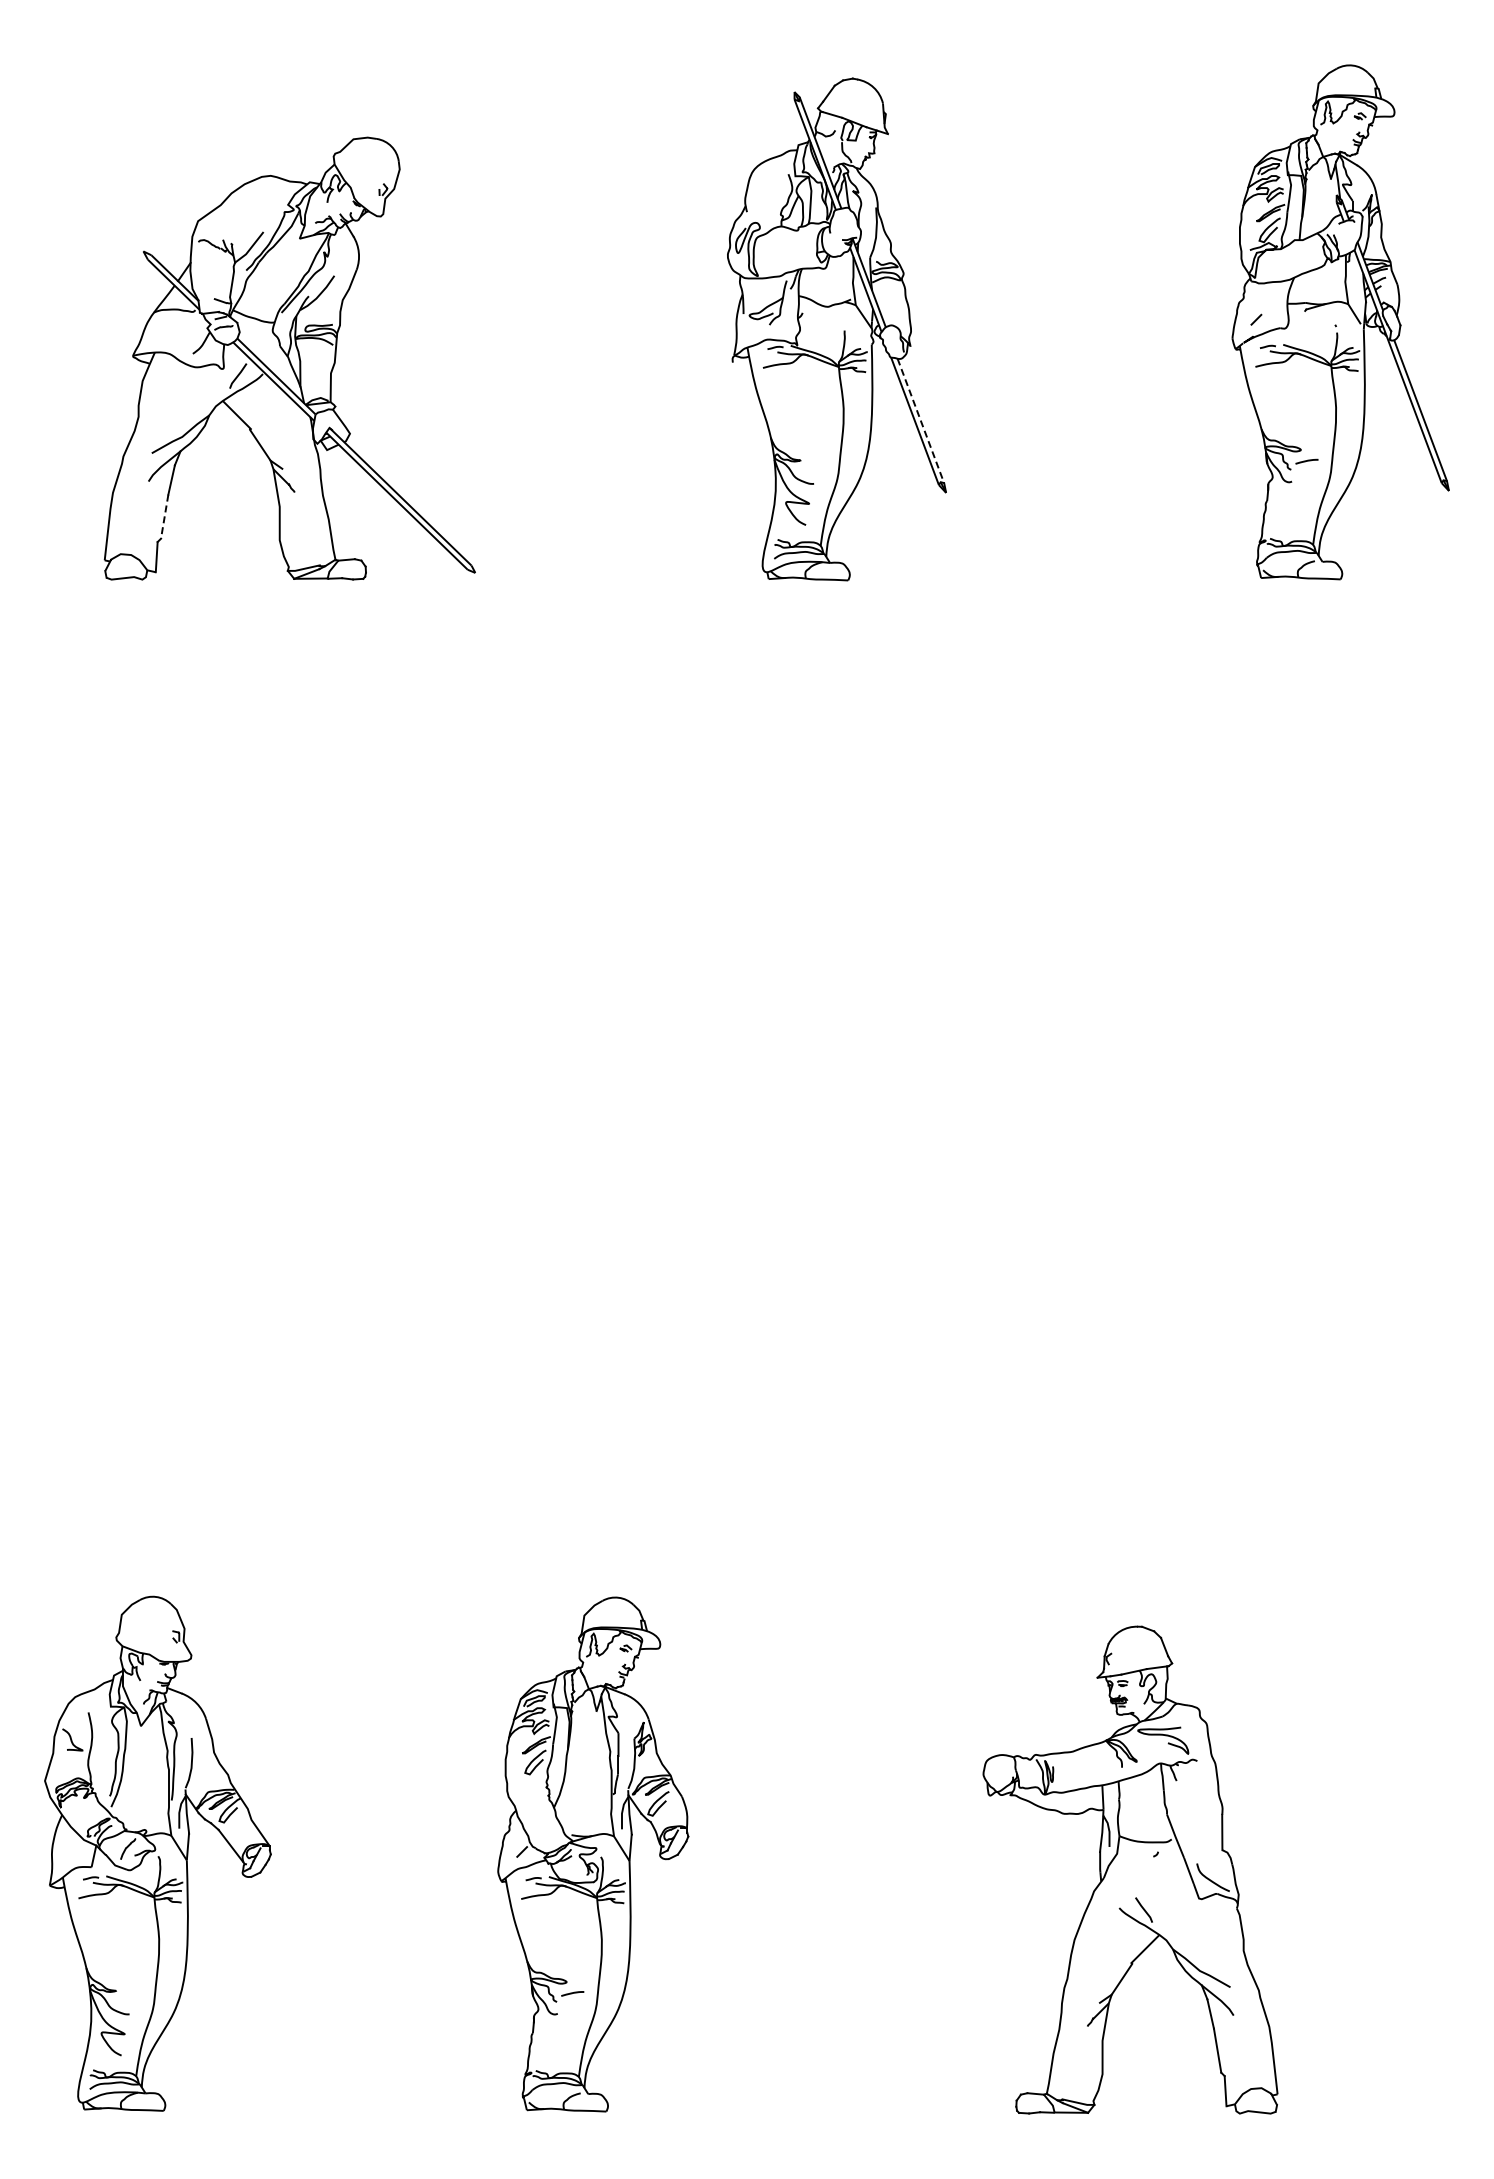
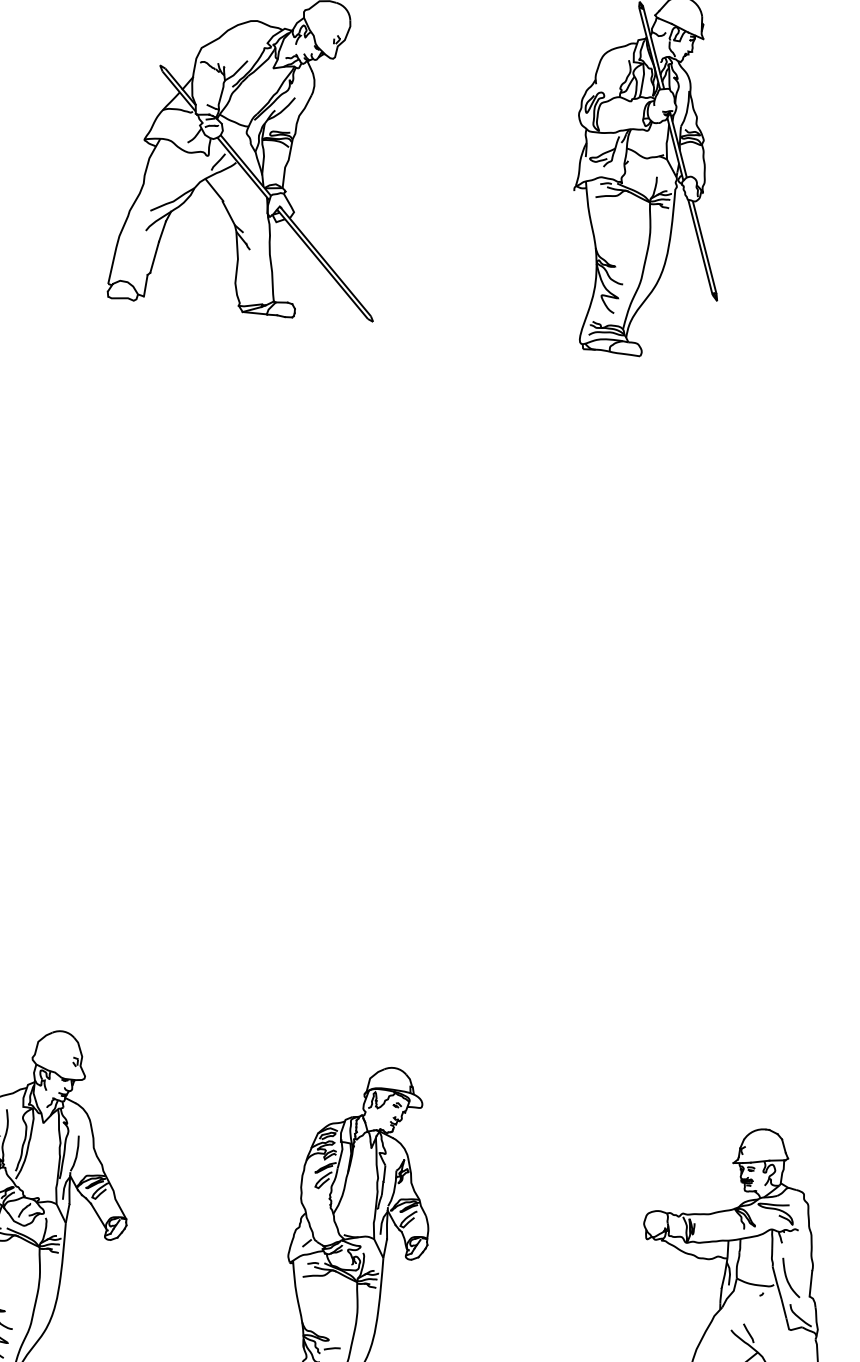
line: (921, 421) -> (705, 248), dashed -> solid
line: (164, 517) -> (154, 257), dashed -> solid
curve: (1189, 1829) -> (787, 1279), added

